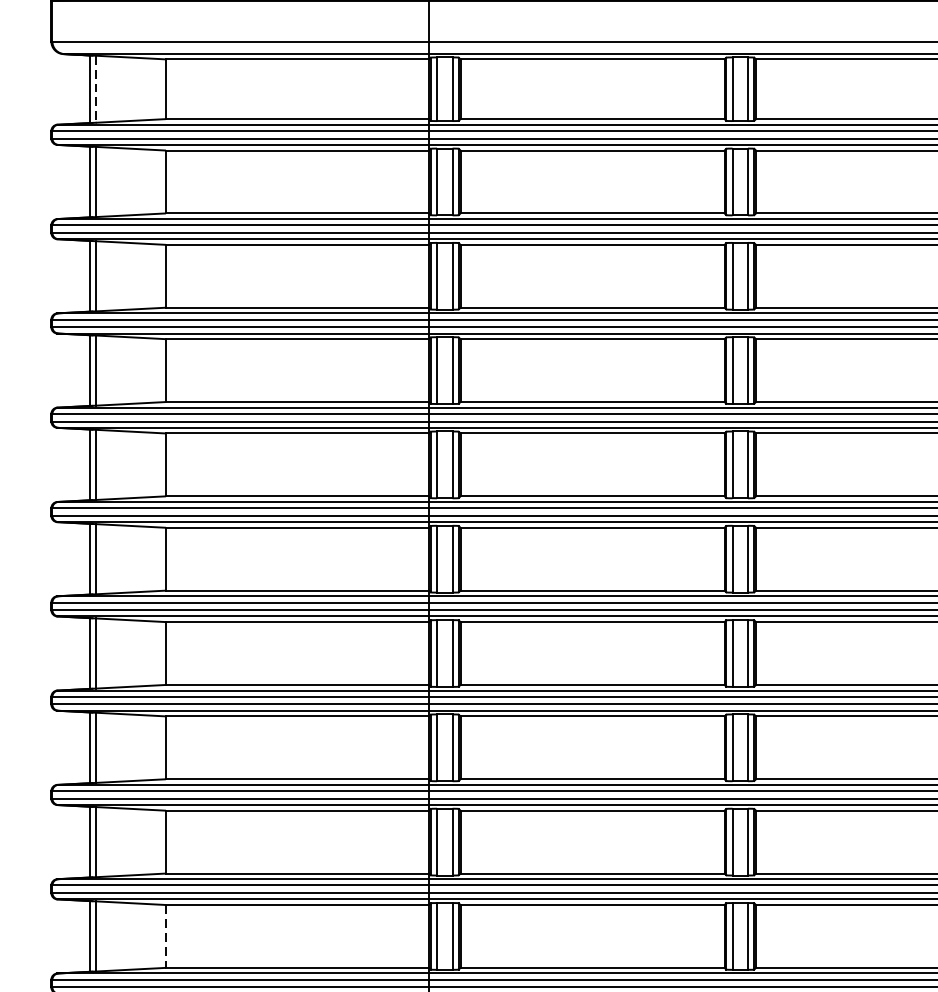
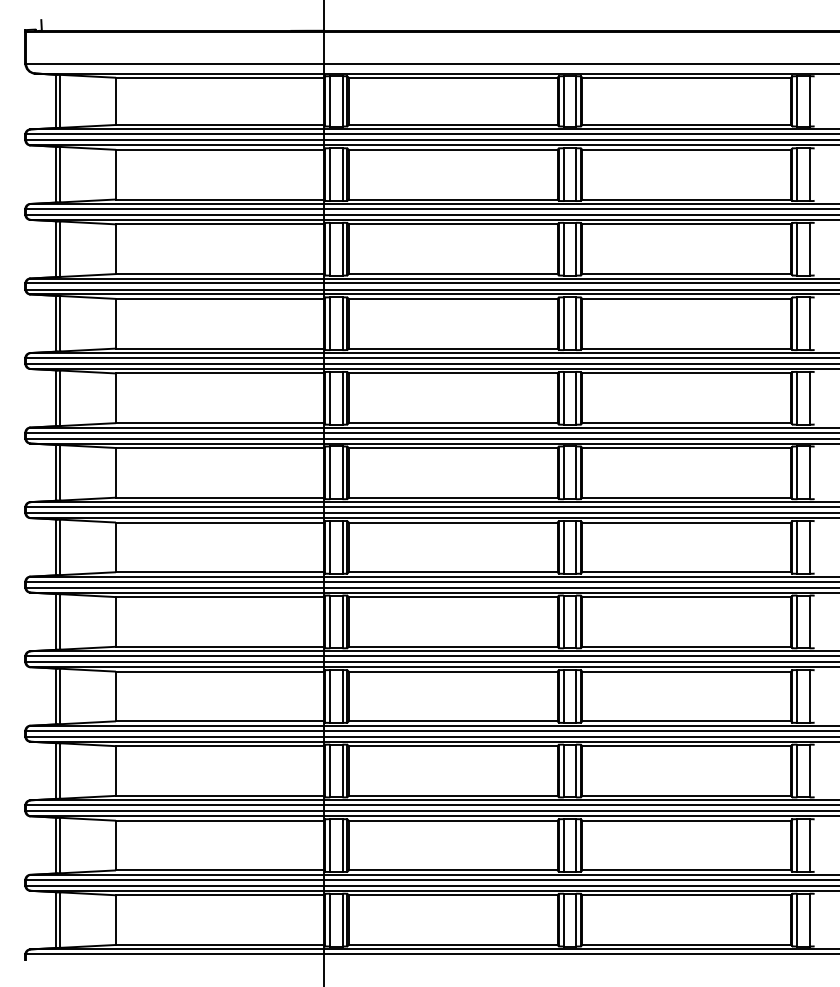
line: (95, 89) -> (60, 101), dashed -> solid
line: (165, 937) -> (115, 771), dashed -> solid

